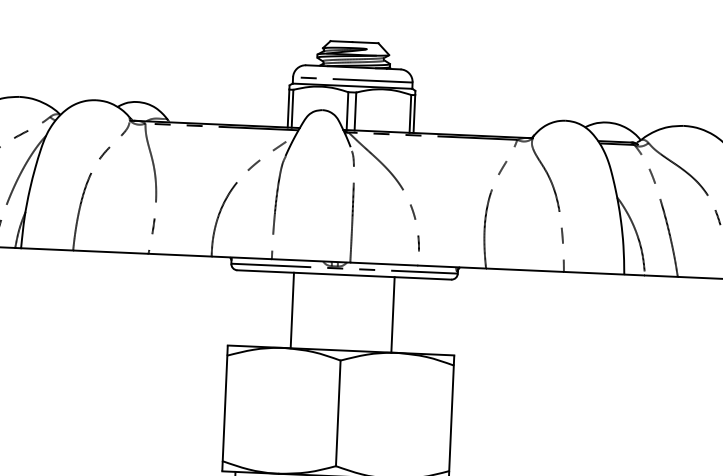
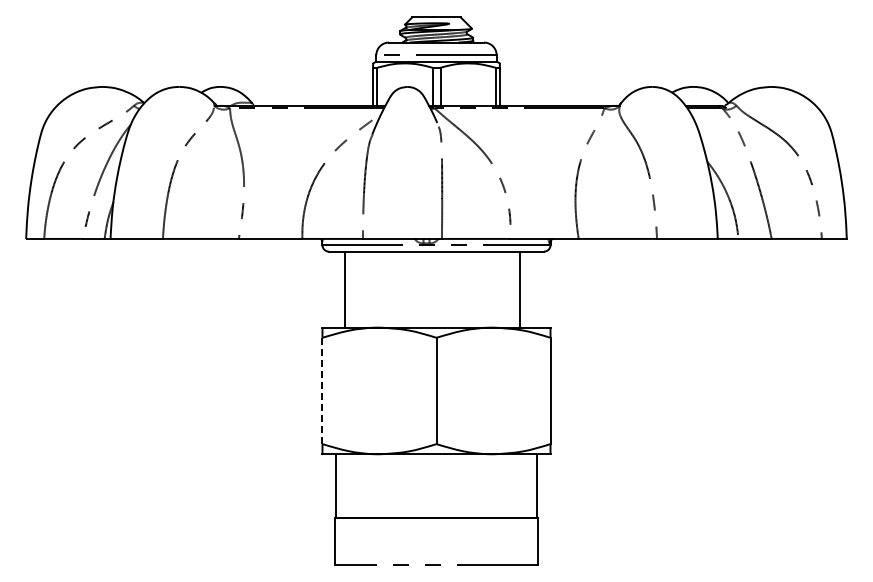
line: (292, 310) -> (344, 289), moved
line: (393, 314) -> (520, 289), moved
line: (225, 408) -> (322, 391), solid -> dashed

